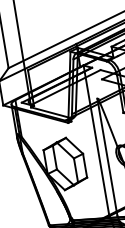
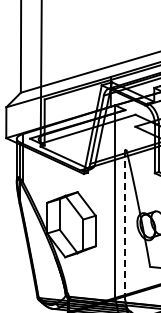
line: (107, 157) -> (125, 225), solid -> dashed

